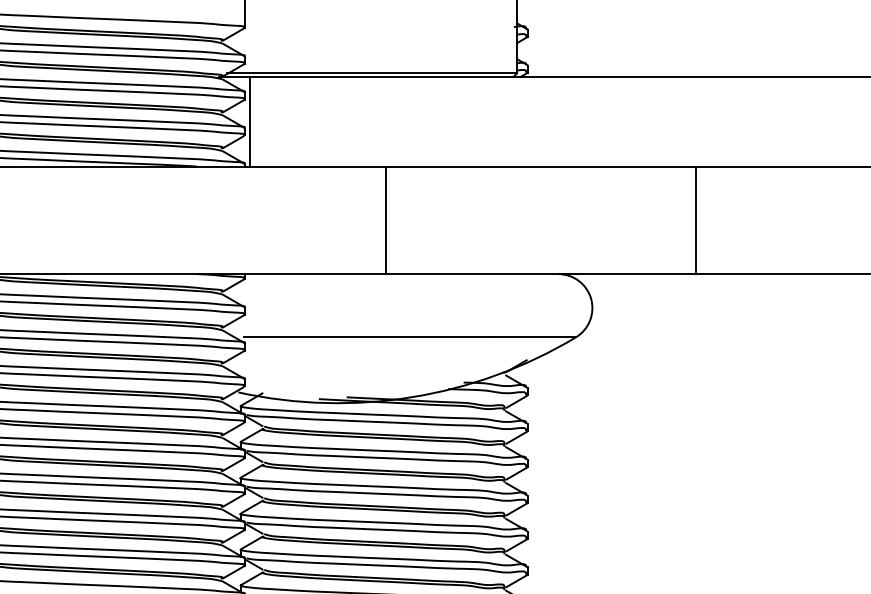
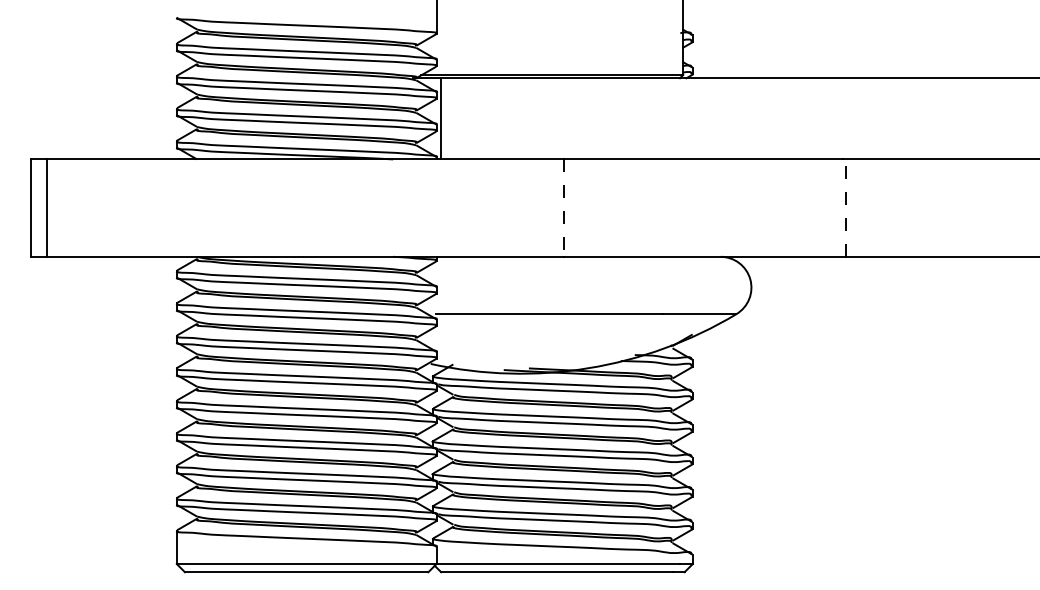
line: (385, 220) -> (564, 208), solid -> dashed
line: (696, 220) -> (845, 208), solid -> dashed

